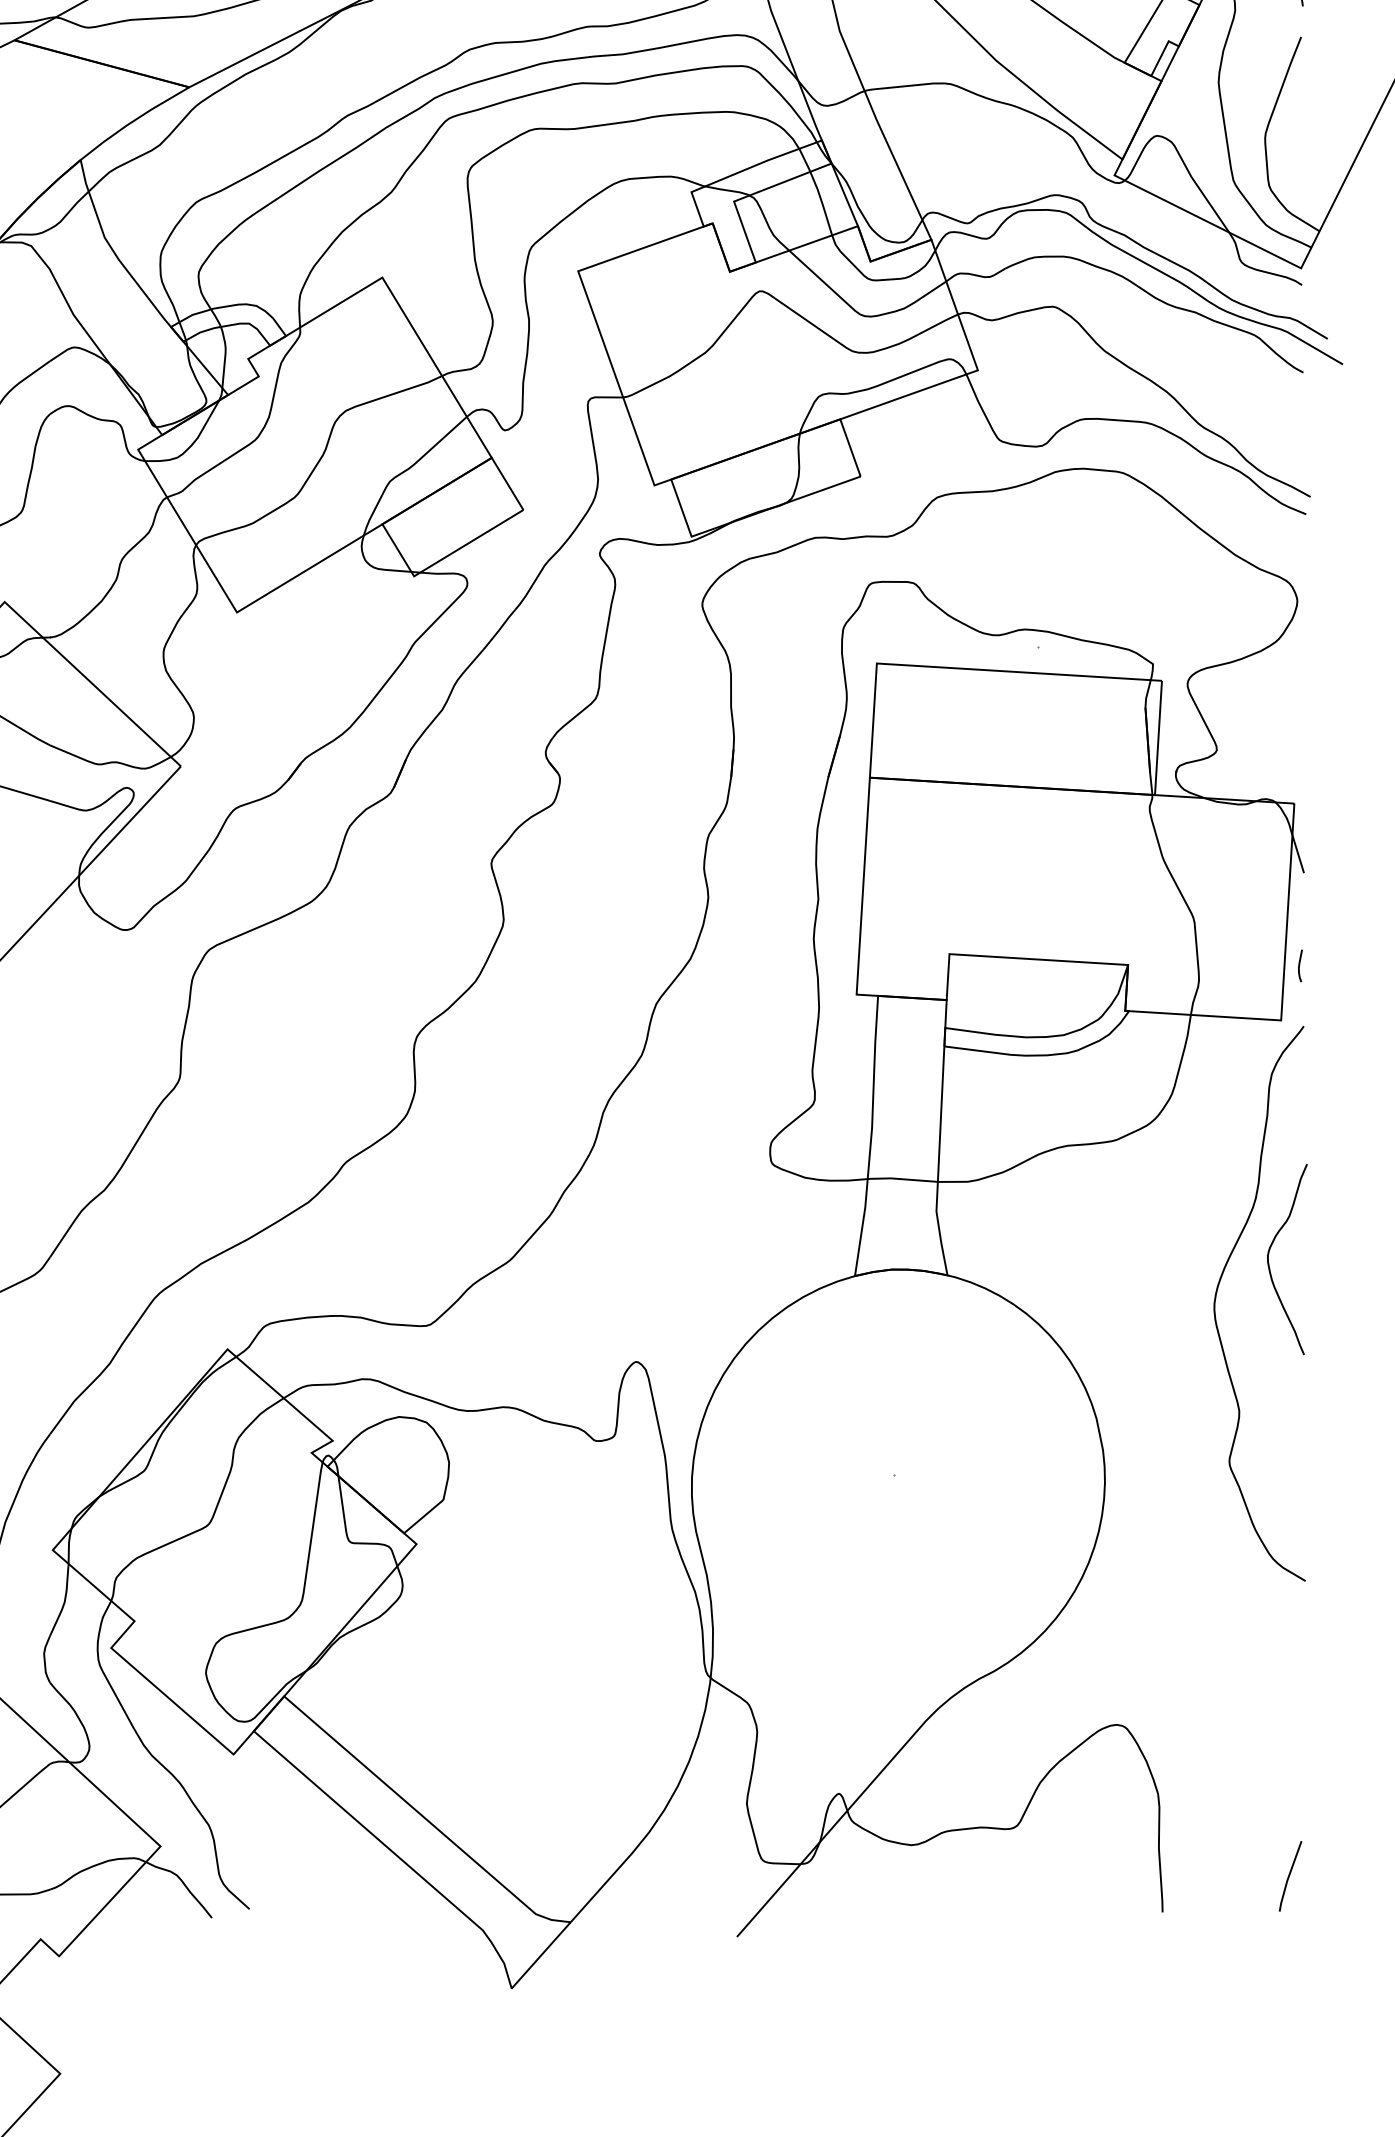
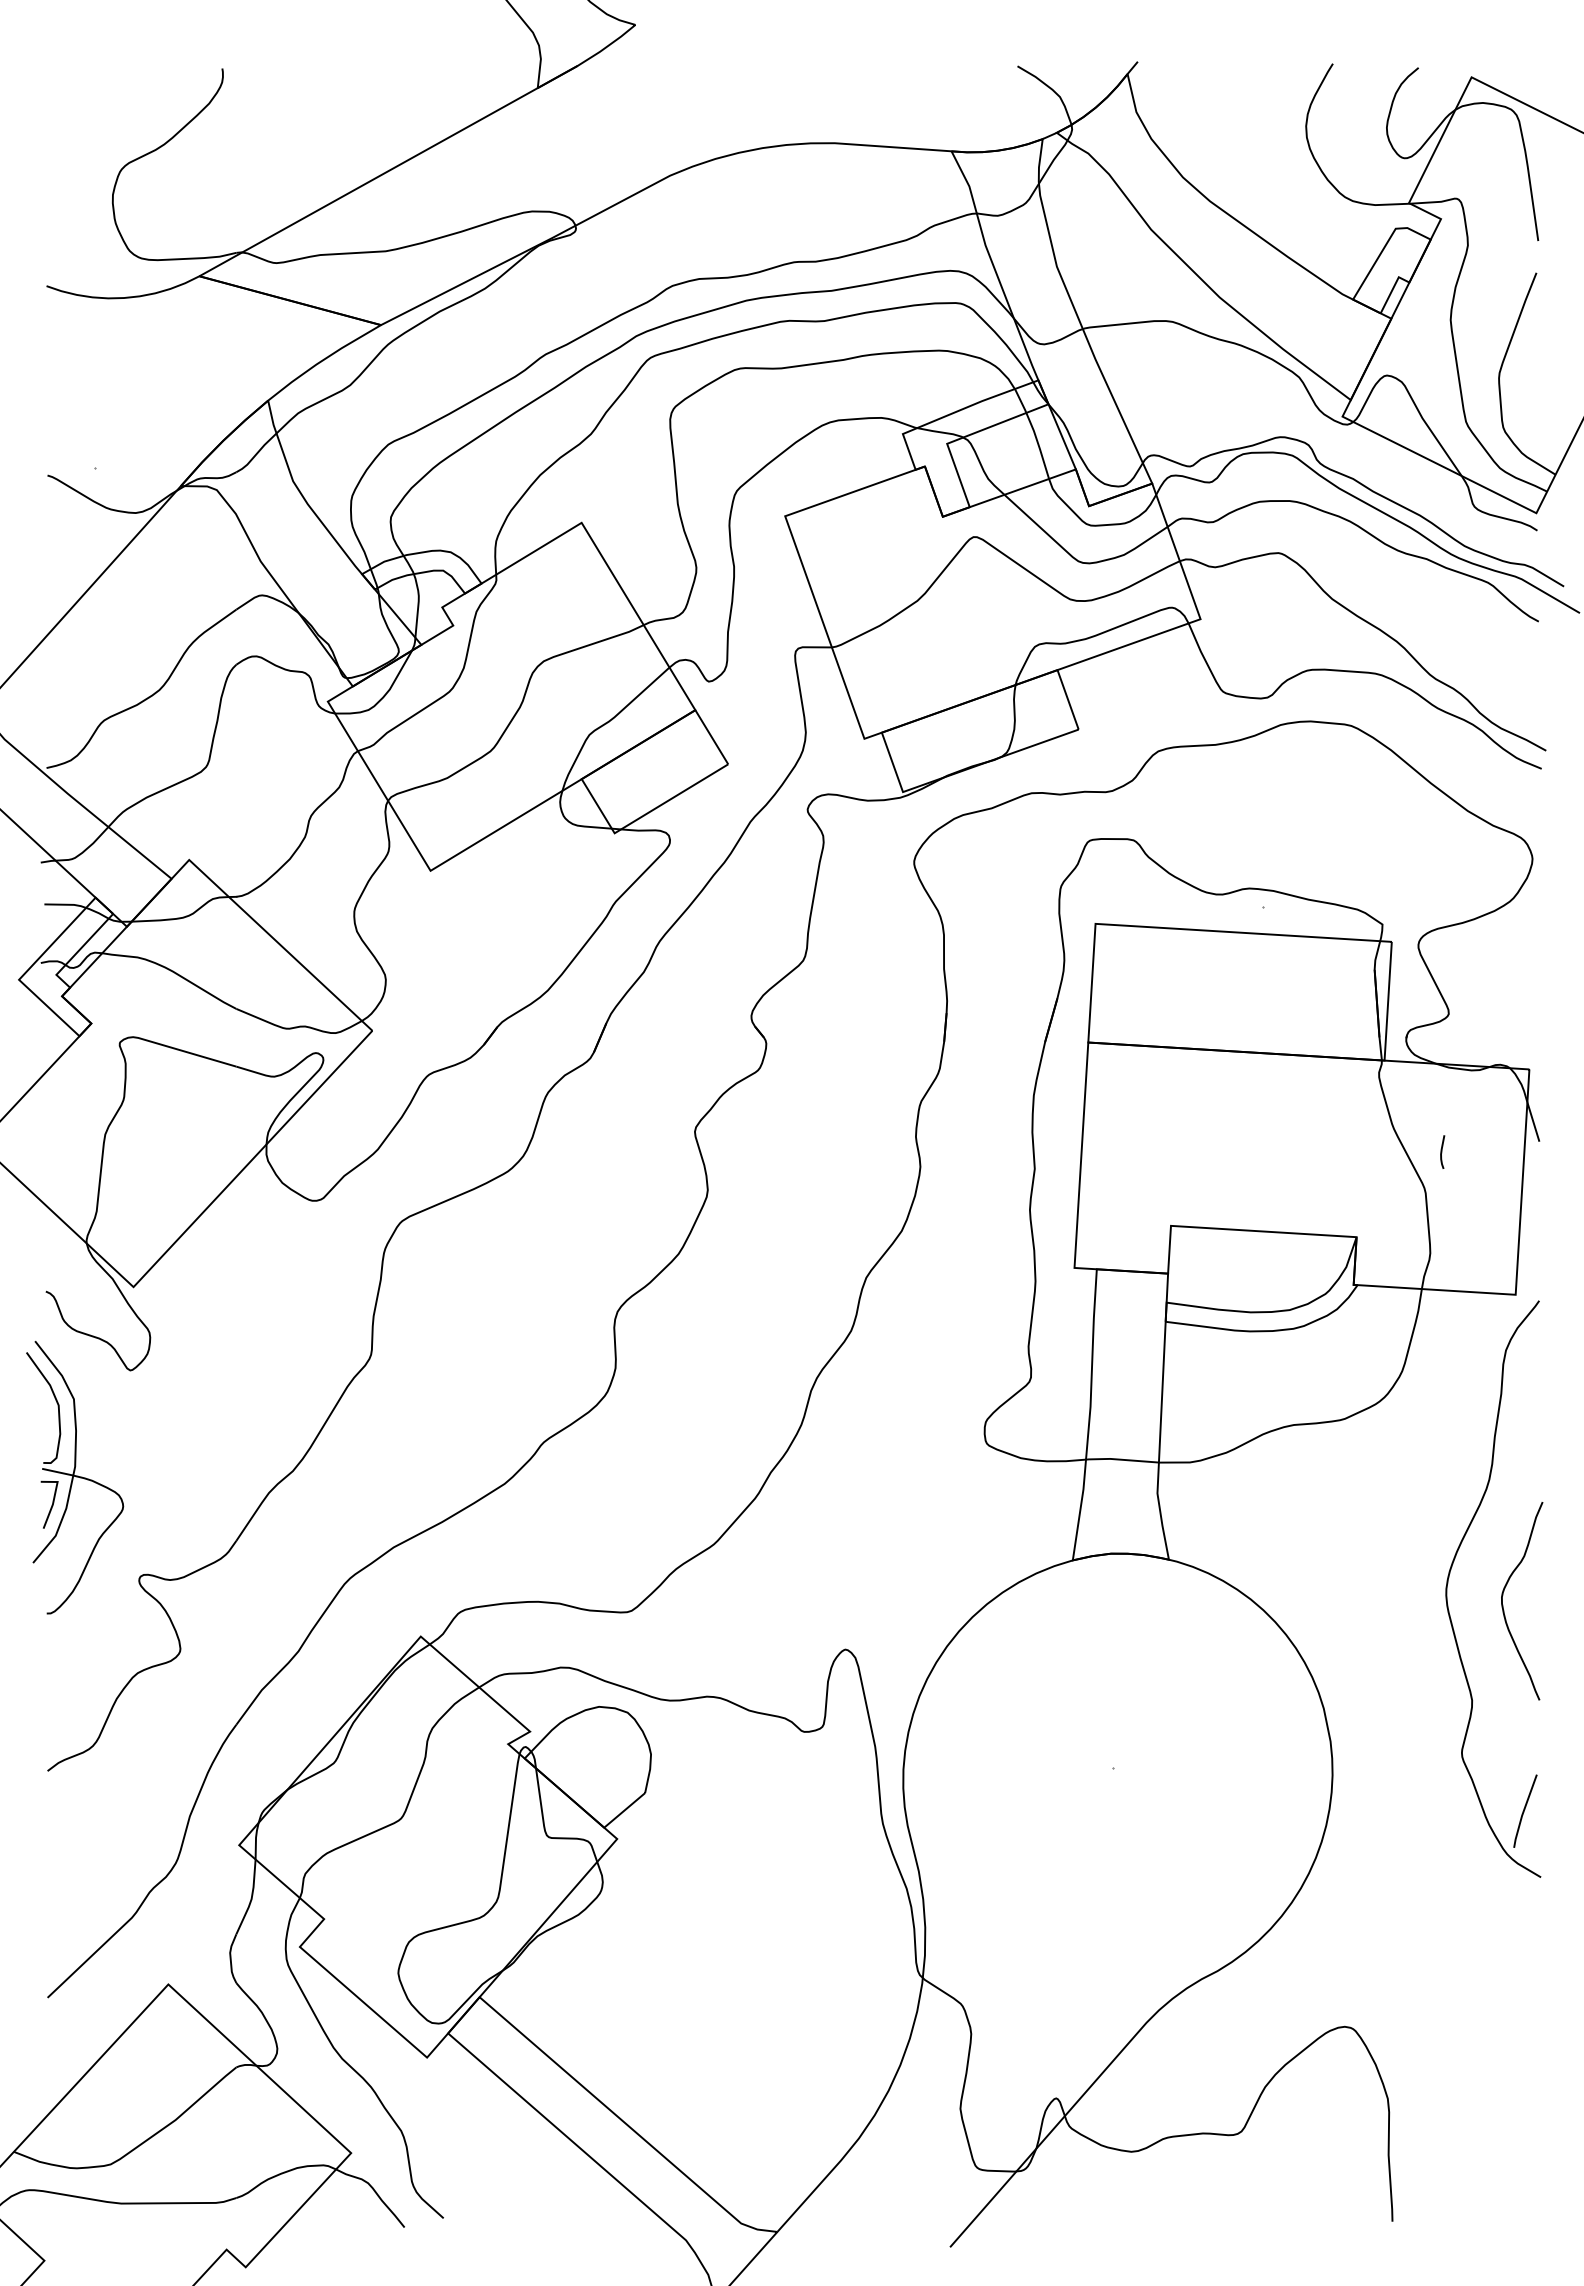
curve: (1300, 965) -> (1442, 1151), moved
curve: (1269, 1263) -> (1503, 1605), moved
line: (1290, 1874) -> (1525, 1809), moved

